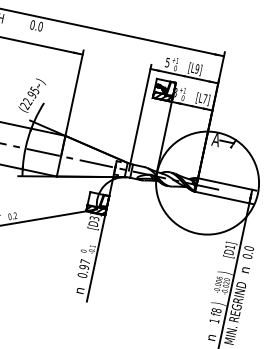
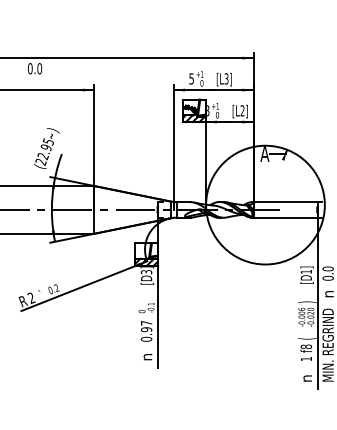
text: (197, 68) -> (226, 78), [L9] -> [L3]
text: (205, 98) -> (242, 110), [L7] -> [L2]
text: (219, 303) -> (307, 338), ) -> (

